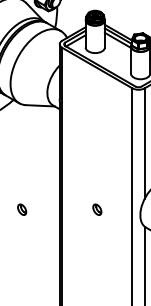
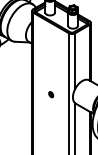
part: (22, 209) -> (13, 94), removed

